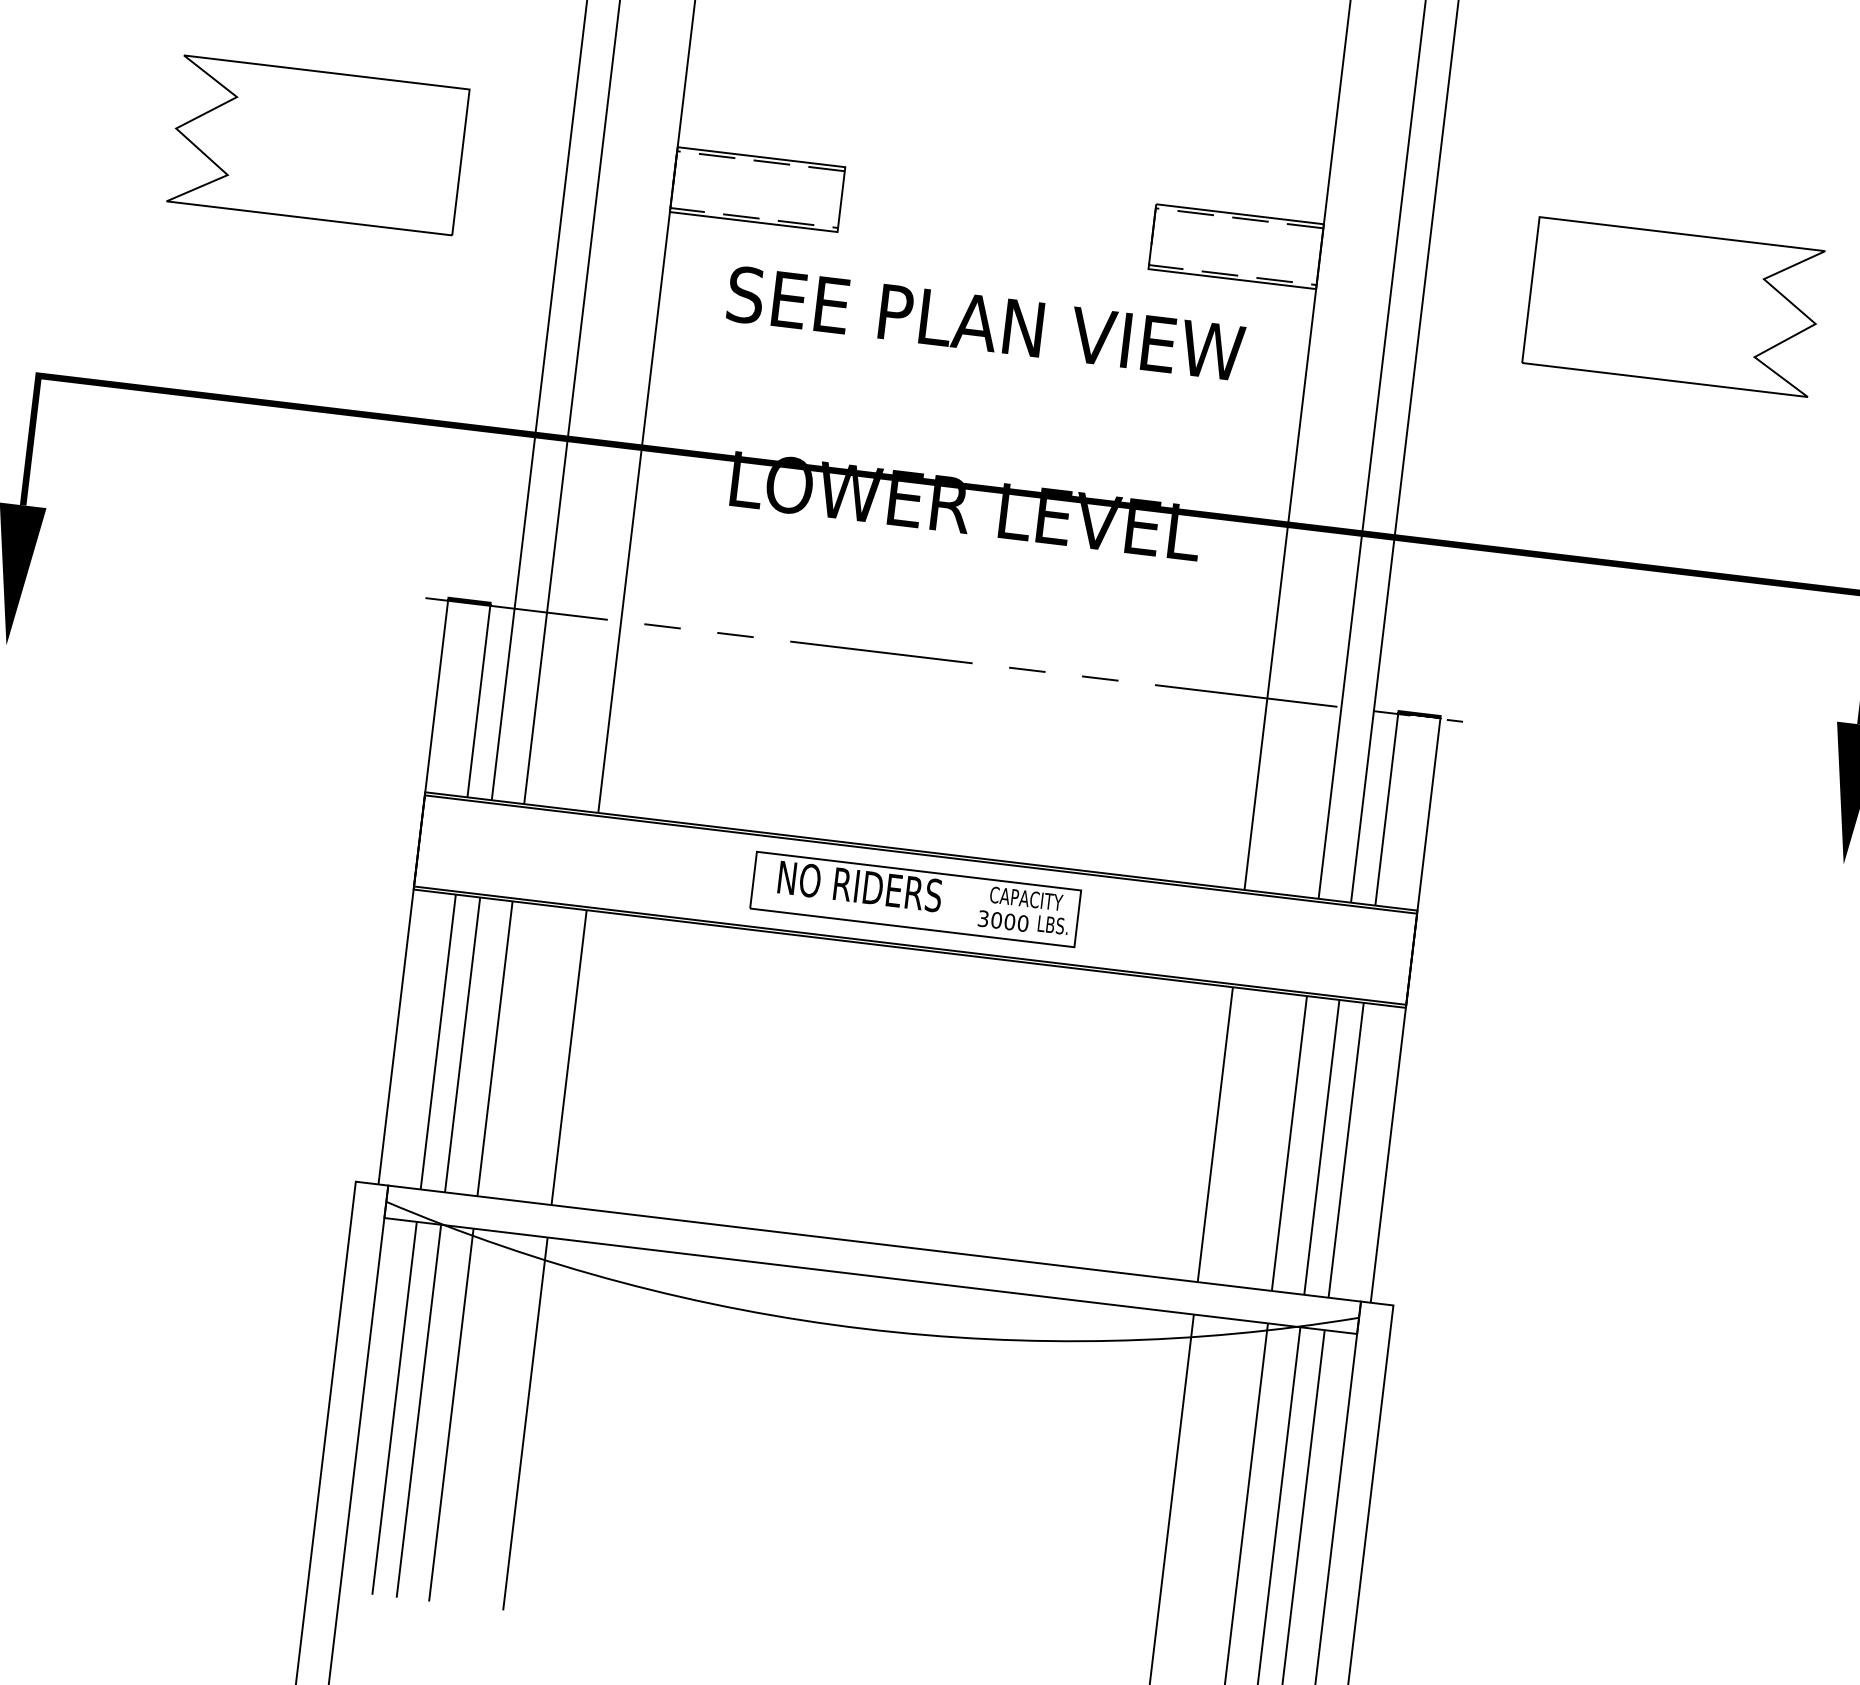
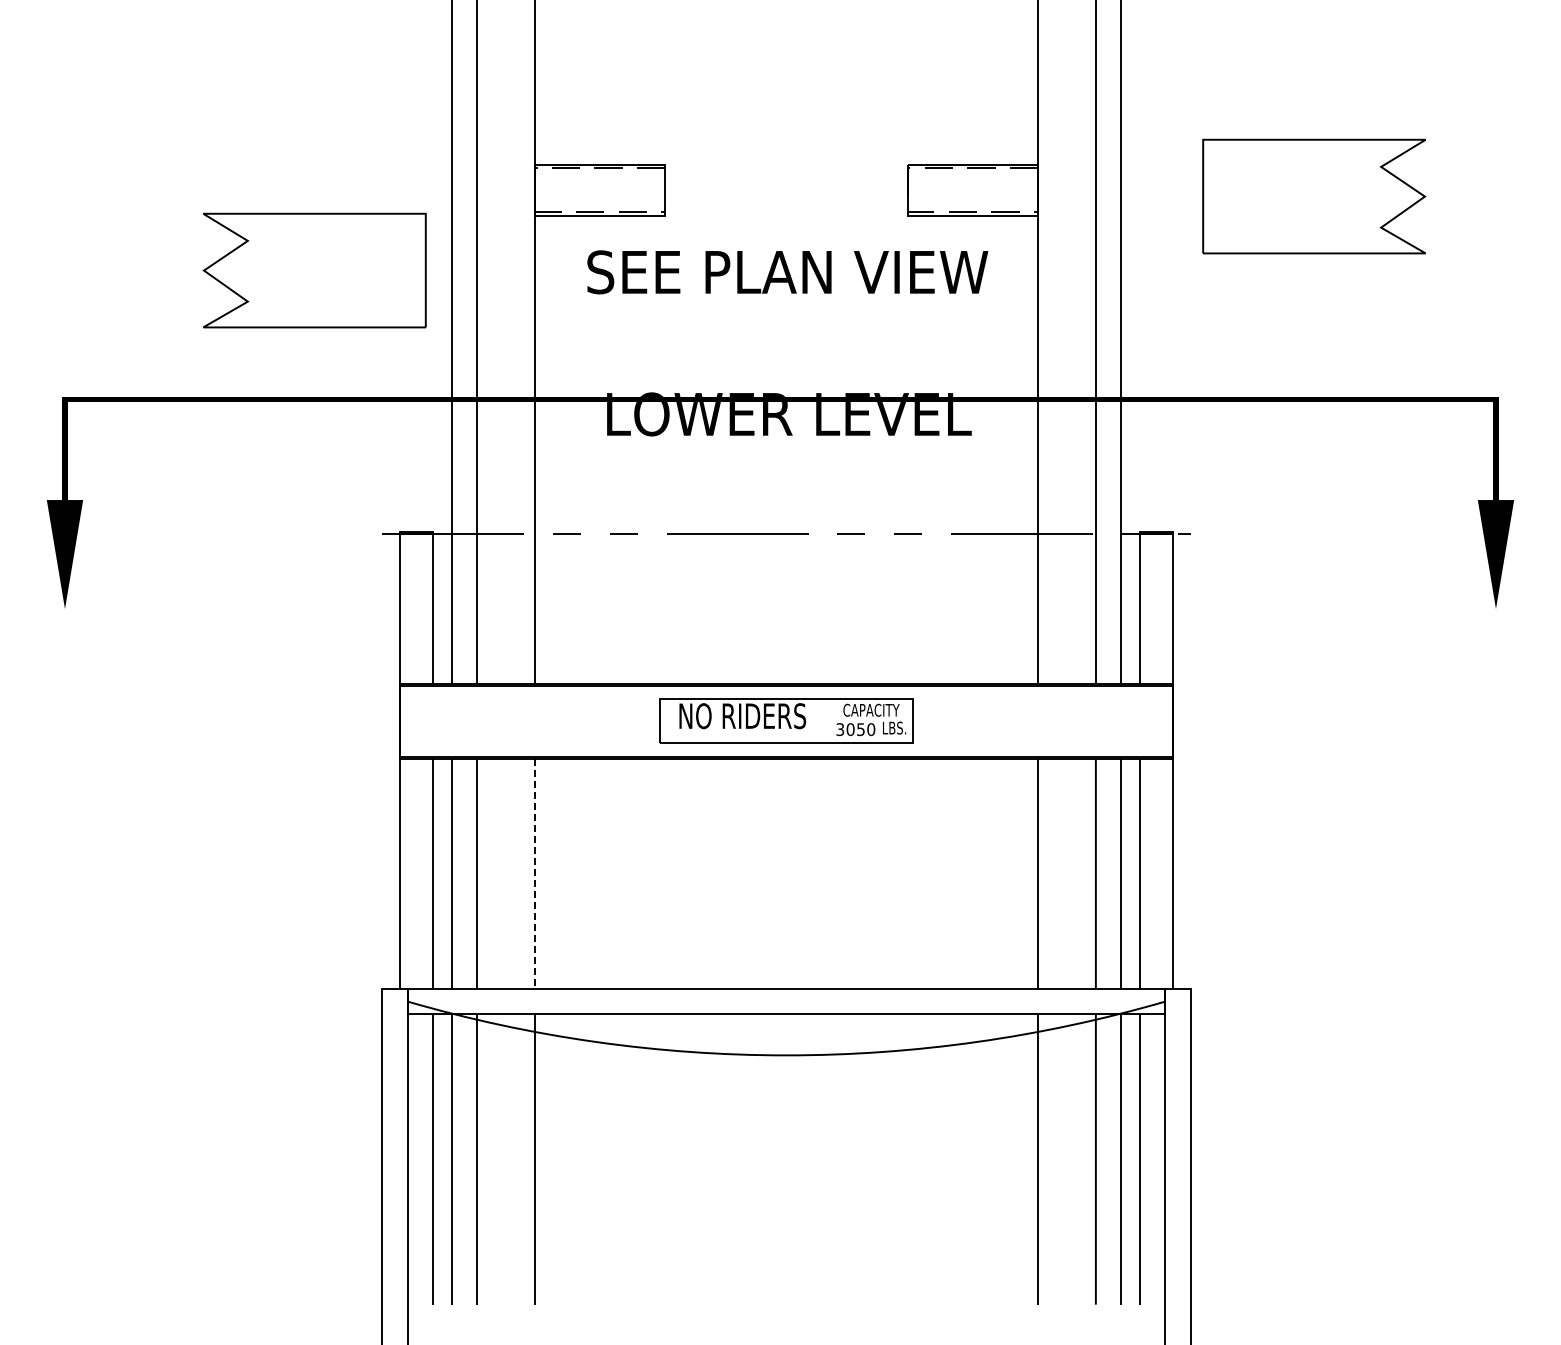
part: (318, 145) -> (314, 270), moved
text: (1009, 921) -> (860, 729), 3000 -> 3050
line: (568, 1058) -> (534, 874), solid -> dashed

